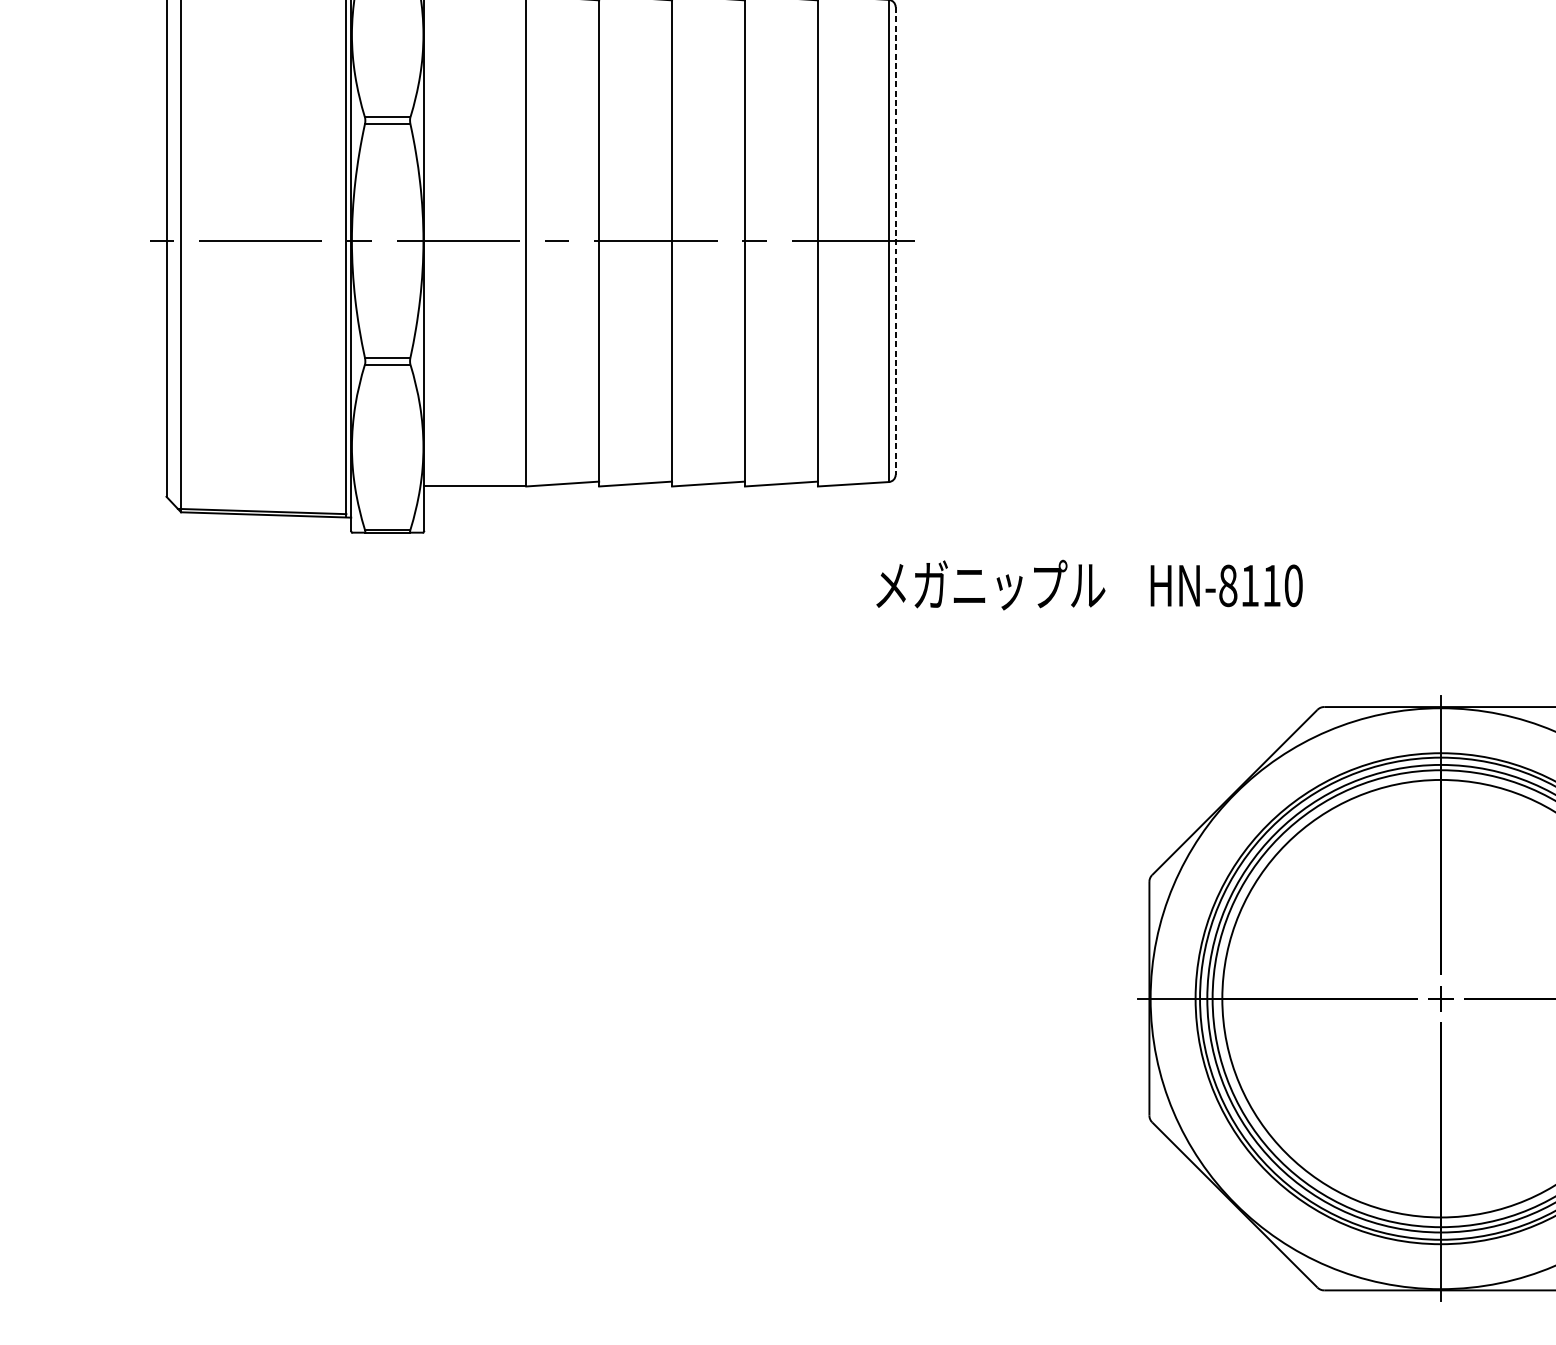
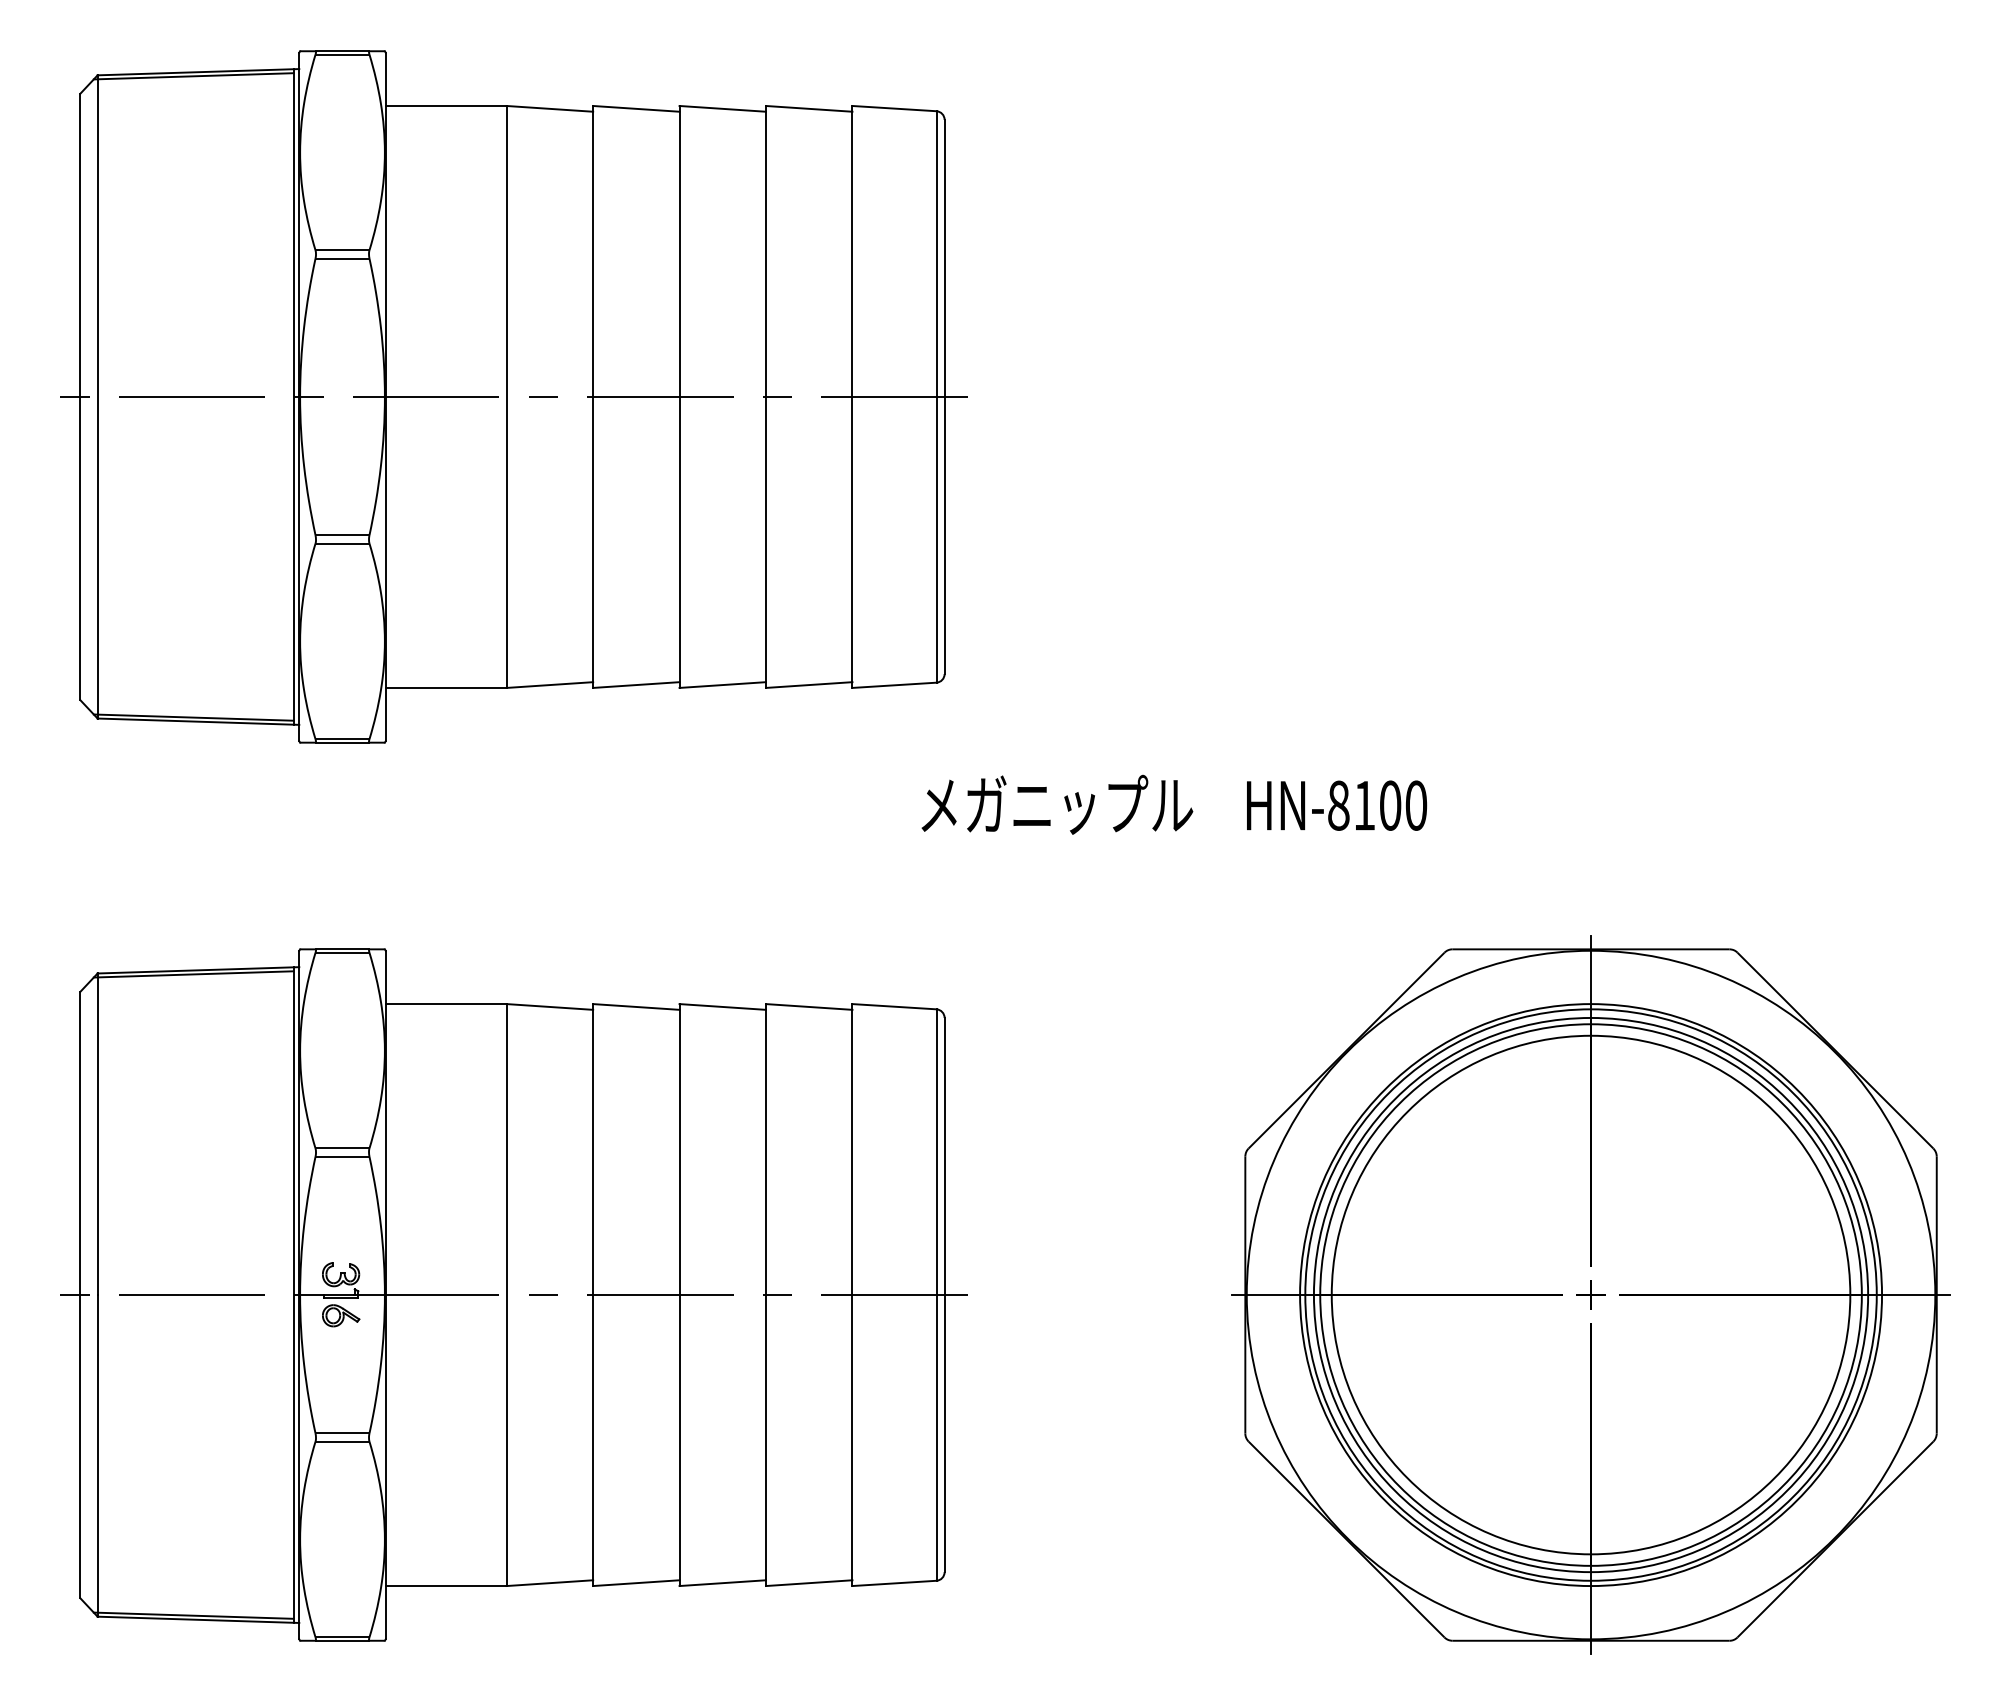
line: (895, 241) -> (944, 397), dashed -> solid
text: (1271, 585) -> (1390, 805), HN-8110 -> HN-8100
part: (531, 998) -> (513, 1294), added

